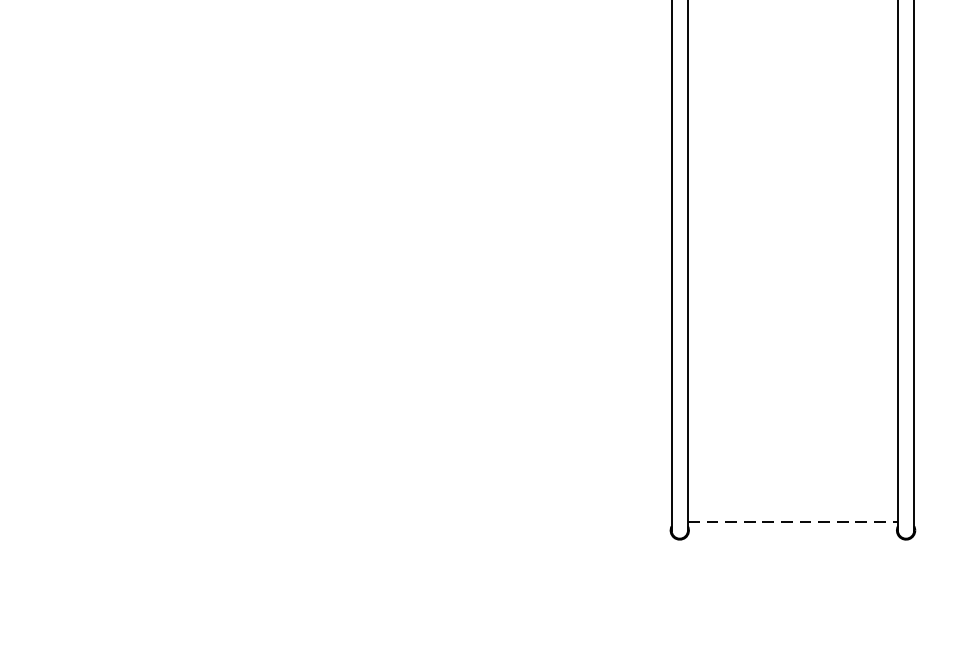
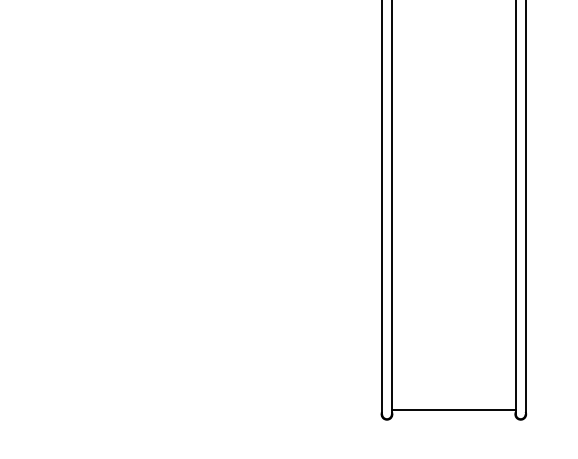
line: (793, 522) -> (454, 409), dashed -> solid

